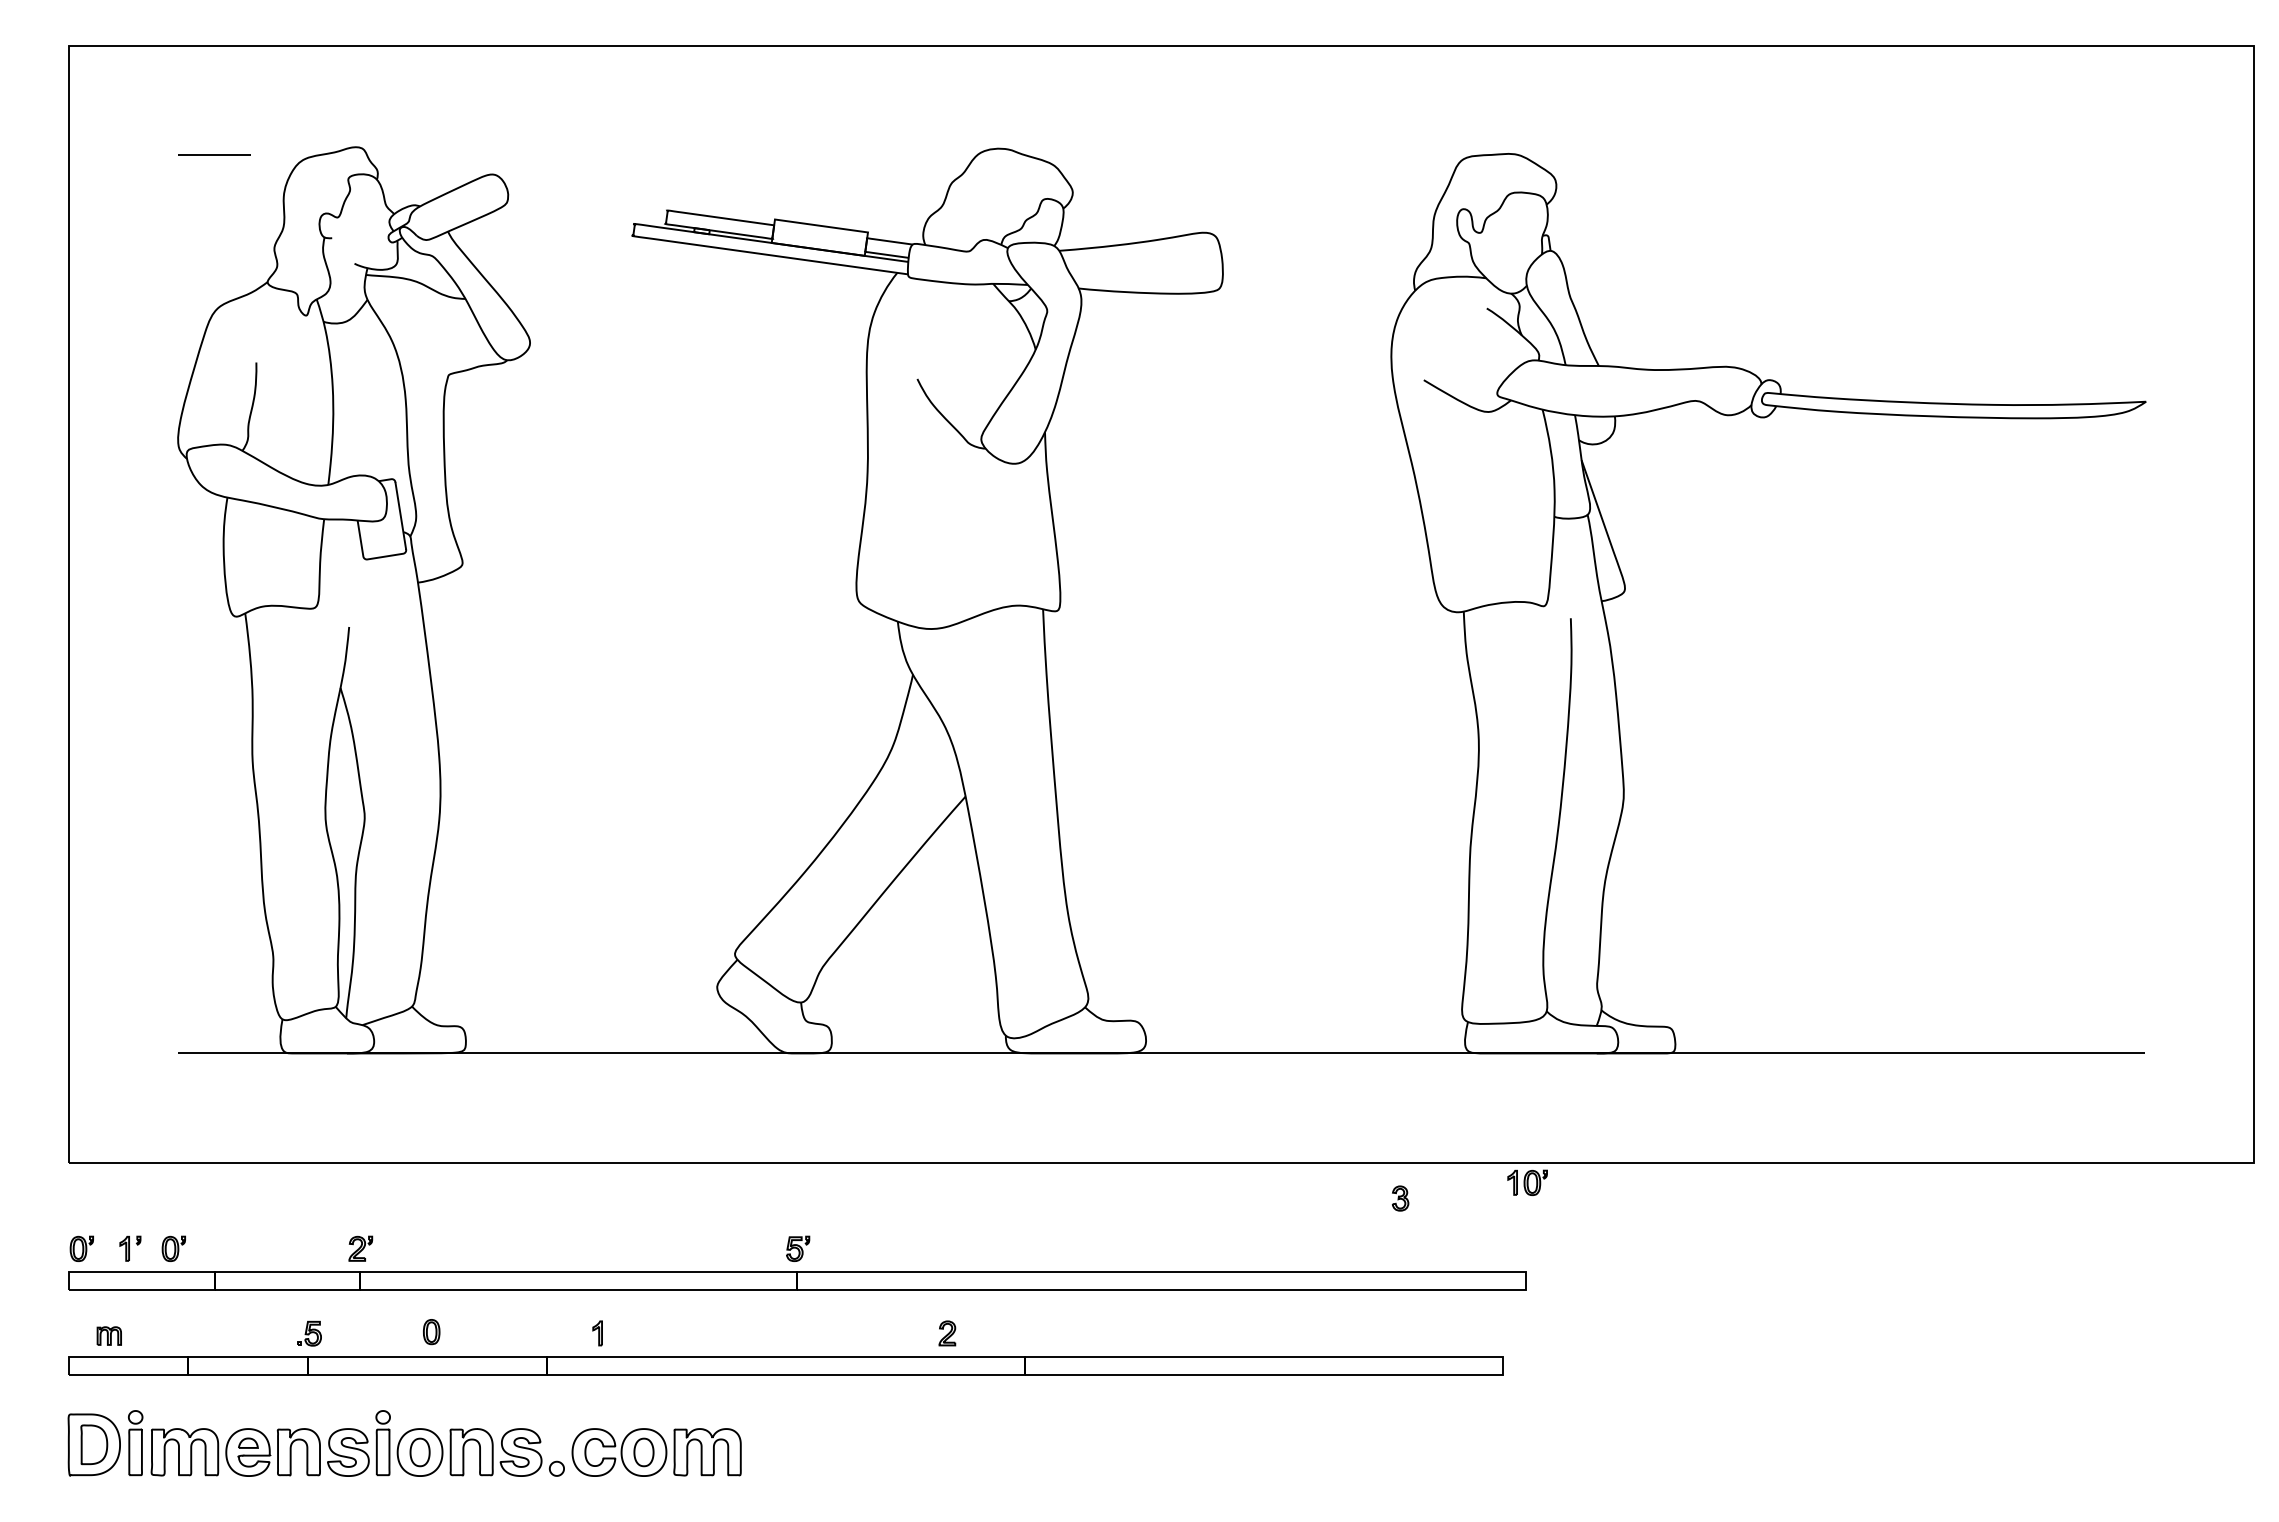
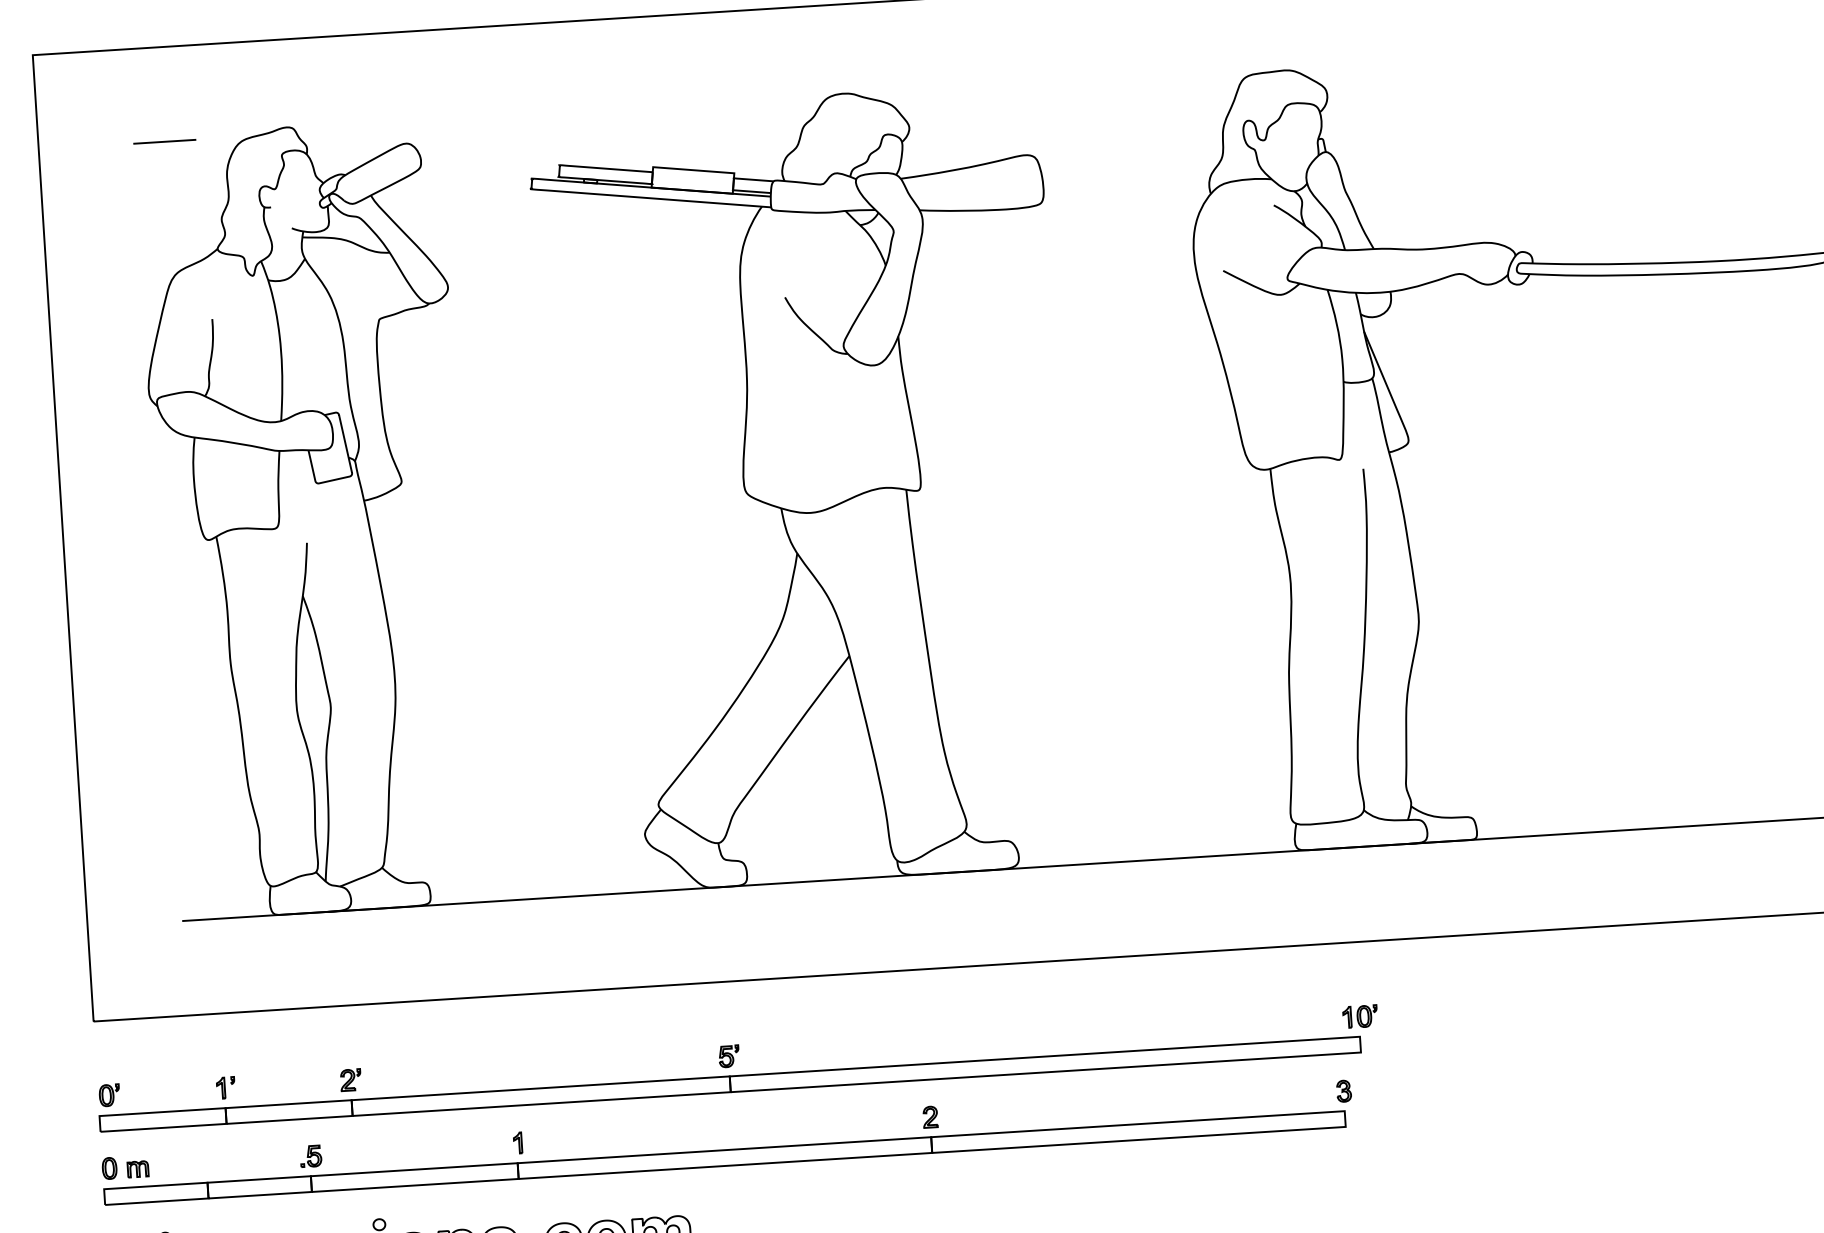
part: (1527, 1182) -> (1360, 1016), moved
part: (1400, 1198) -> (1344, 1091), moved
part: (130, 1248) -> (226, 1087), moved
part: (173, 1248) -> (188, 1090), removed
part: (431, 1332) -> (109, 1168), moved
part: (597, 1333) -> (517, 1143), moved
part: (947, 1333) -> (930, 1117), moved

